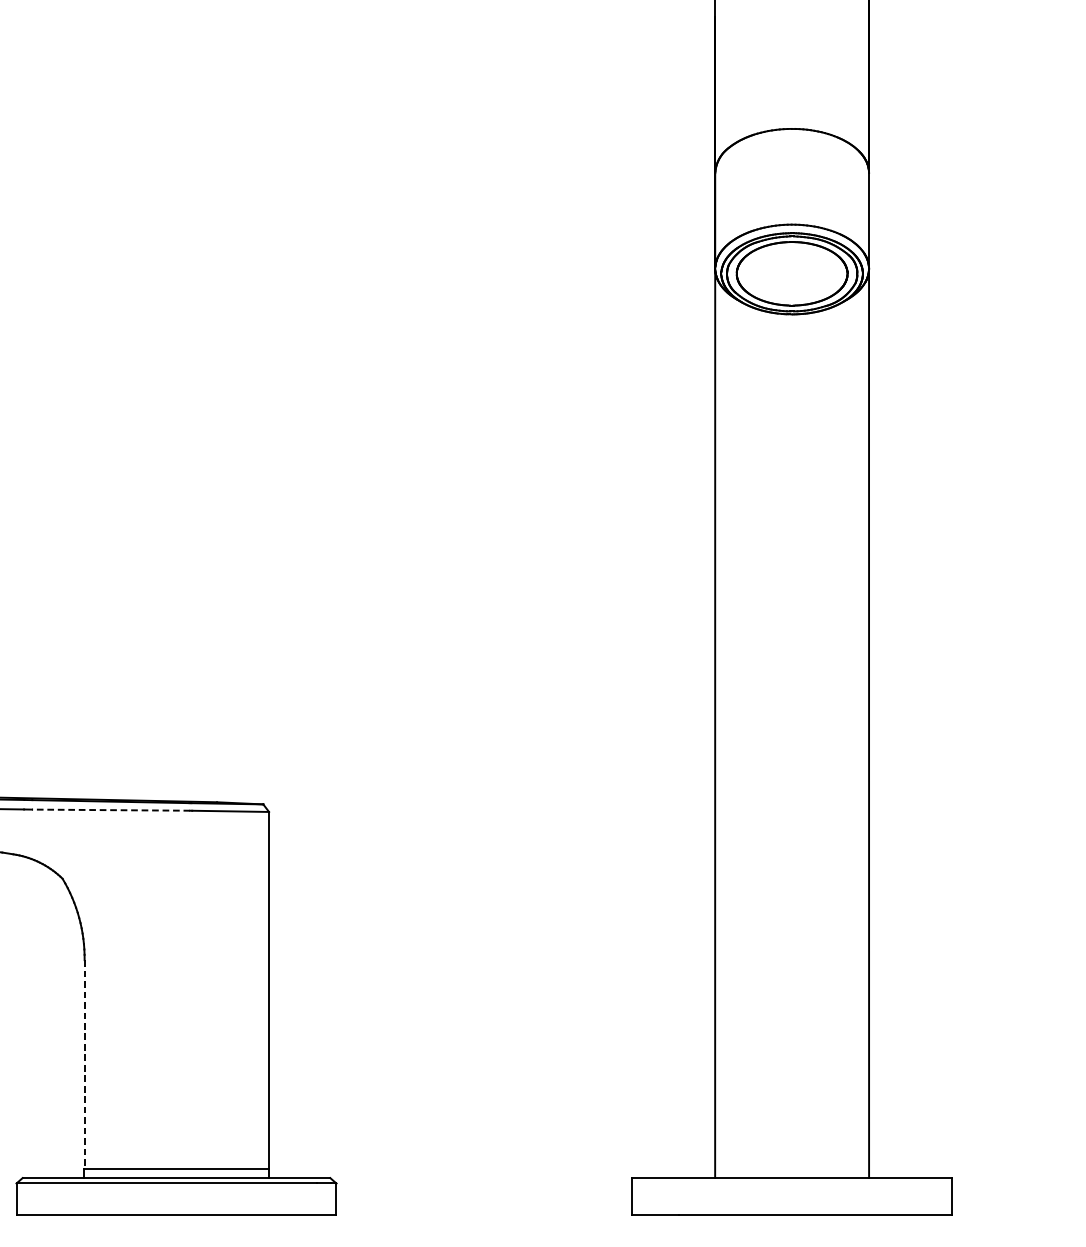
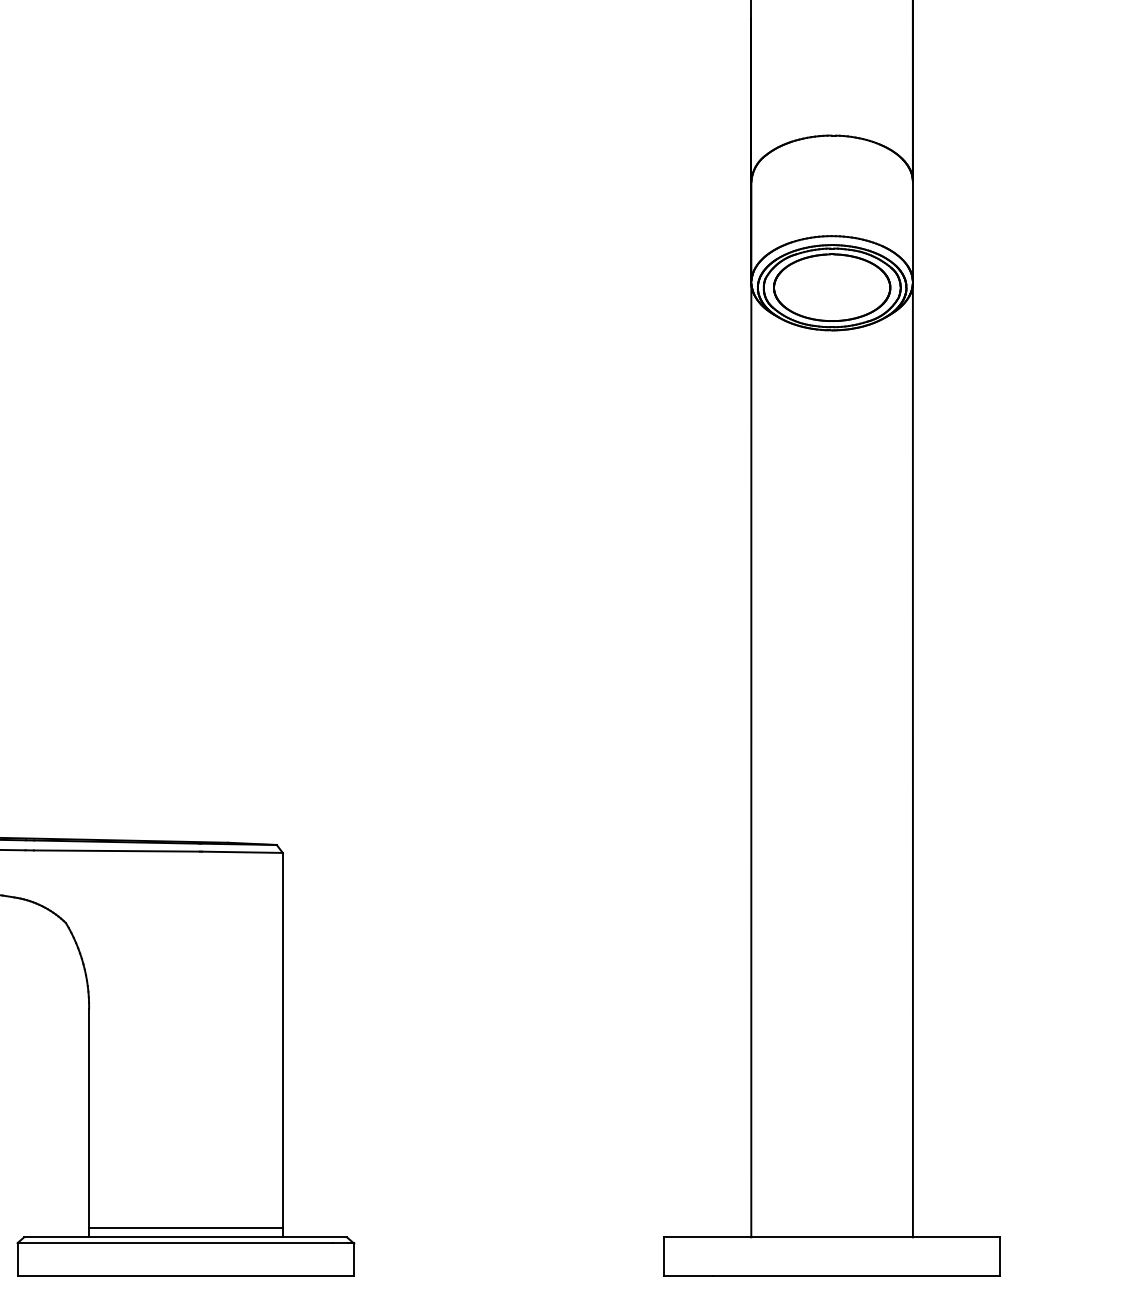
line: (110, 810) -> (116, 851), dashed -> solid
line: (84, 1064) -> (89, 1118), dashed -> solid

